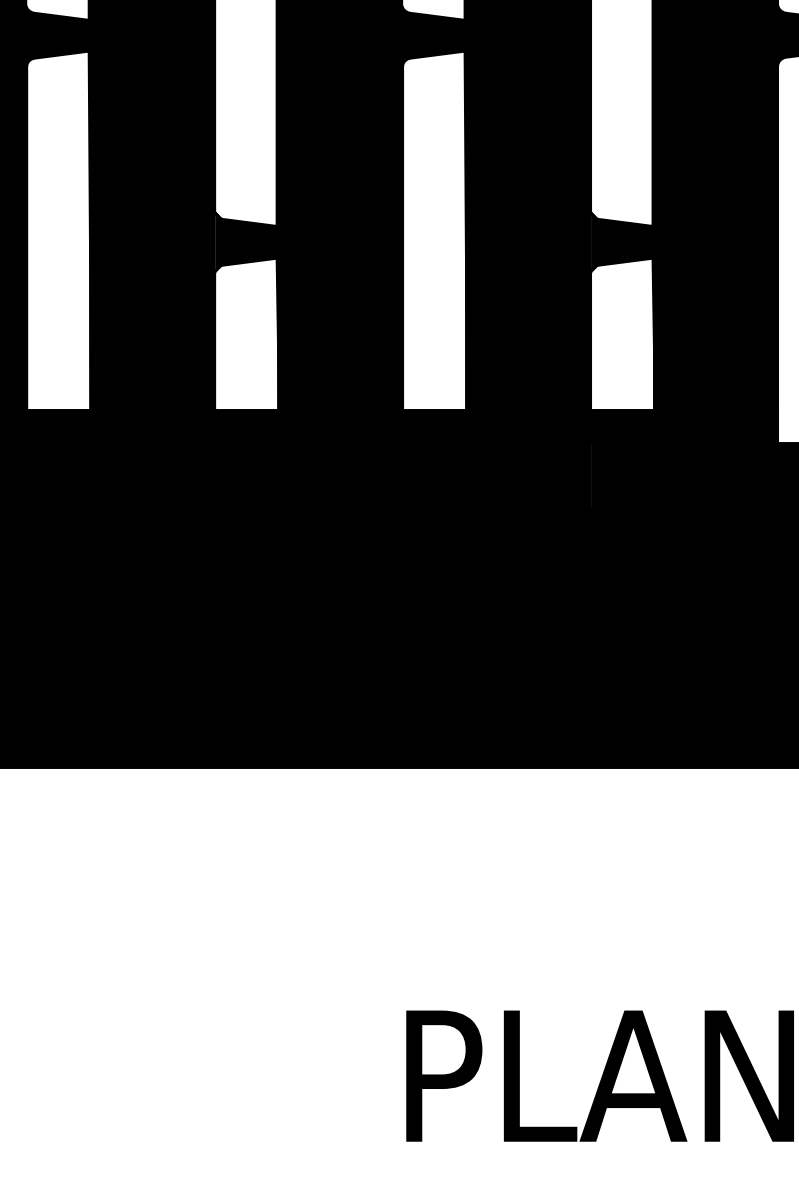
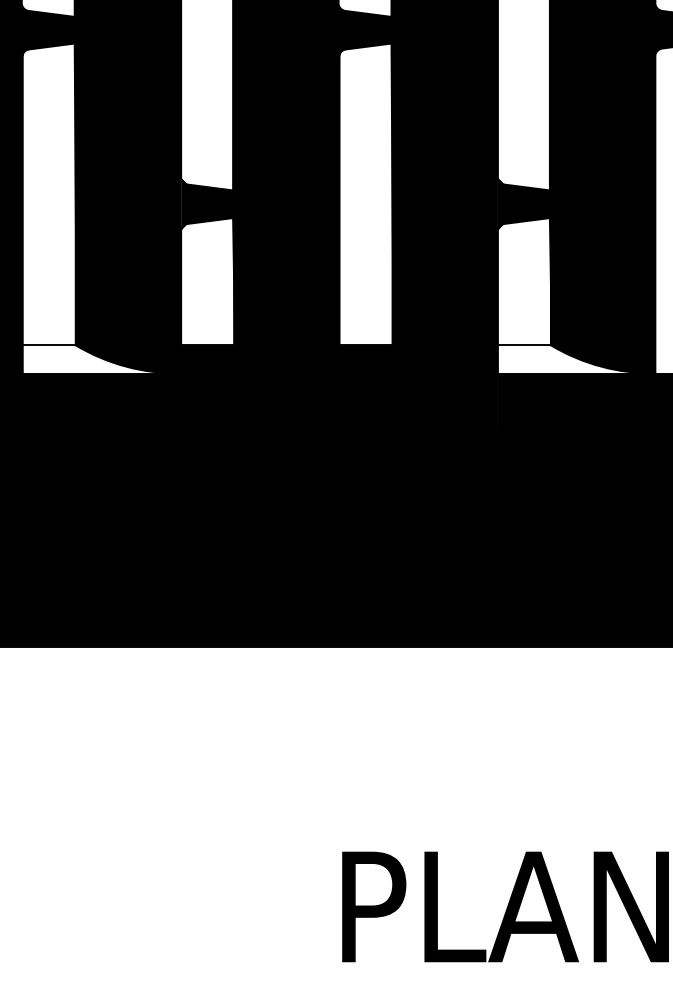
fill: (118, 426) -> (99, 359), removed
fill: (681, 426) -> (574, 359), removed

